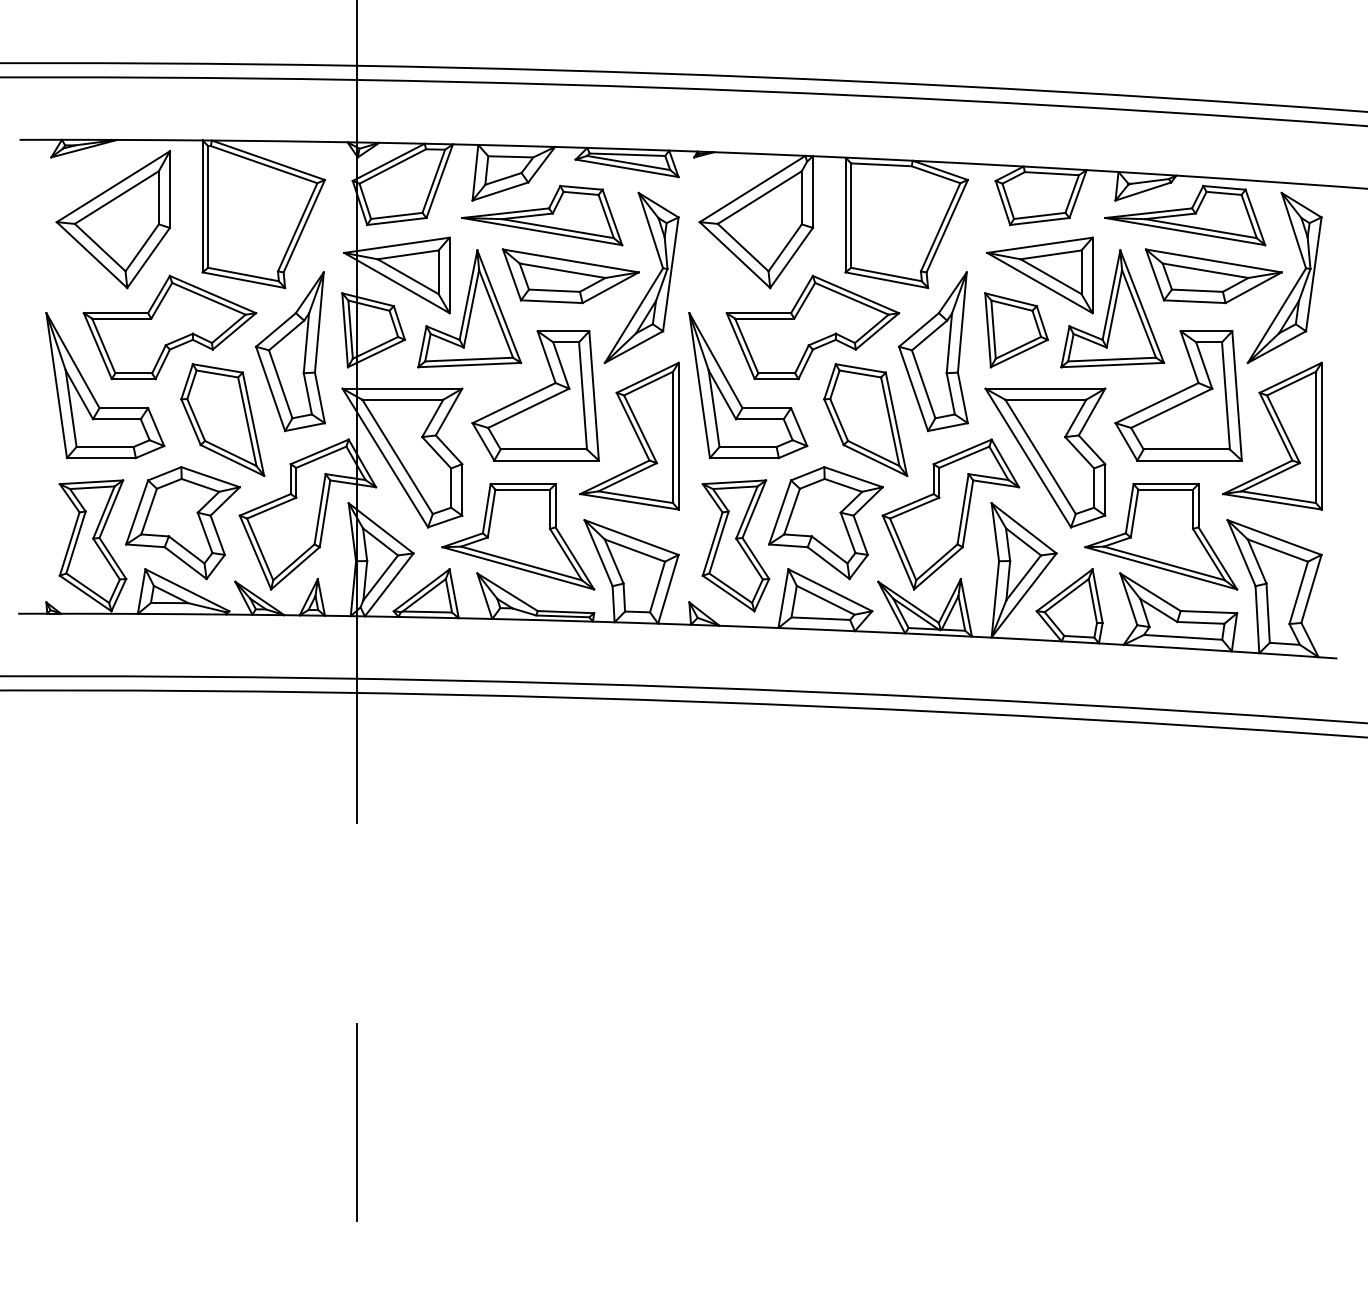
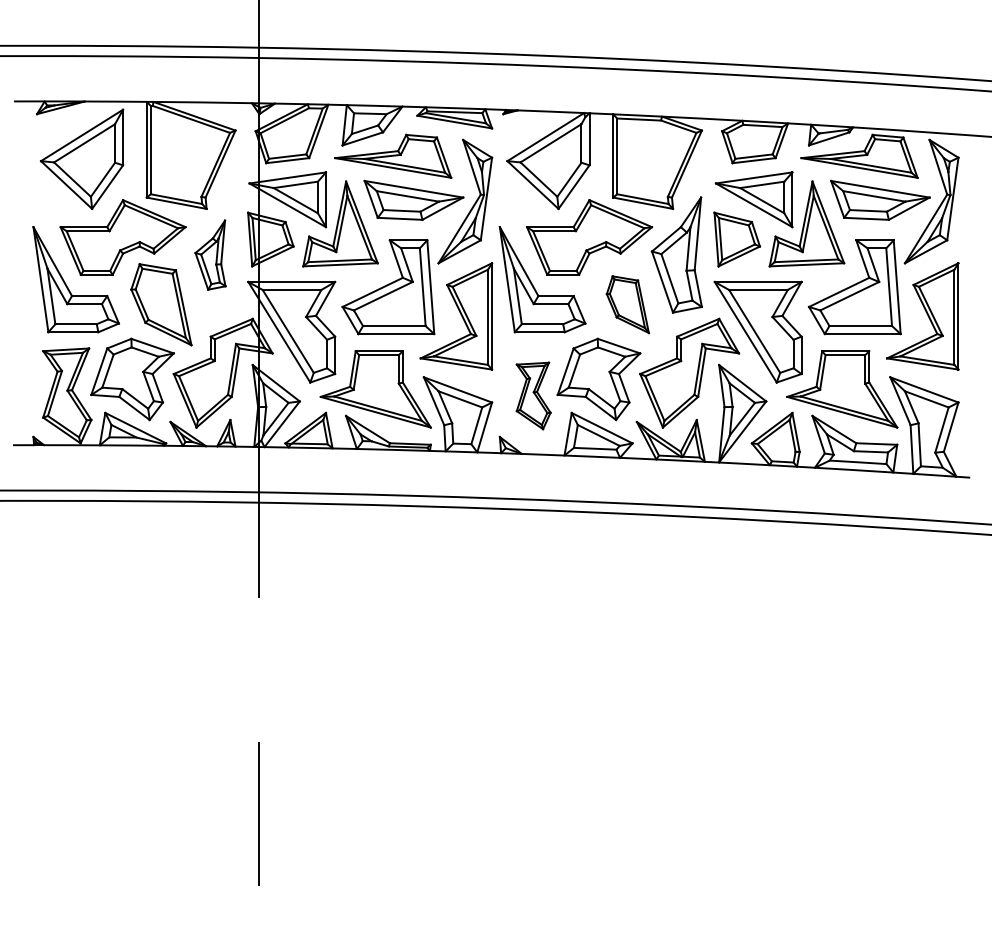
part: (290, 351) -> (210, 254), size x0.6
part: (865, 419) -> (627, 304), size x0.7
part: (735, 545) -> (533, 395), size x0.7

